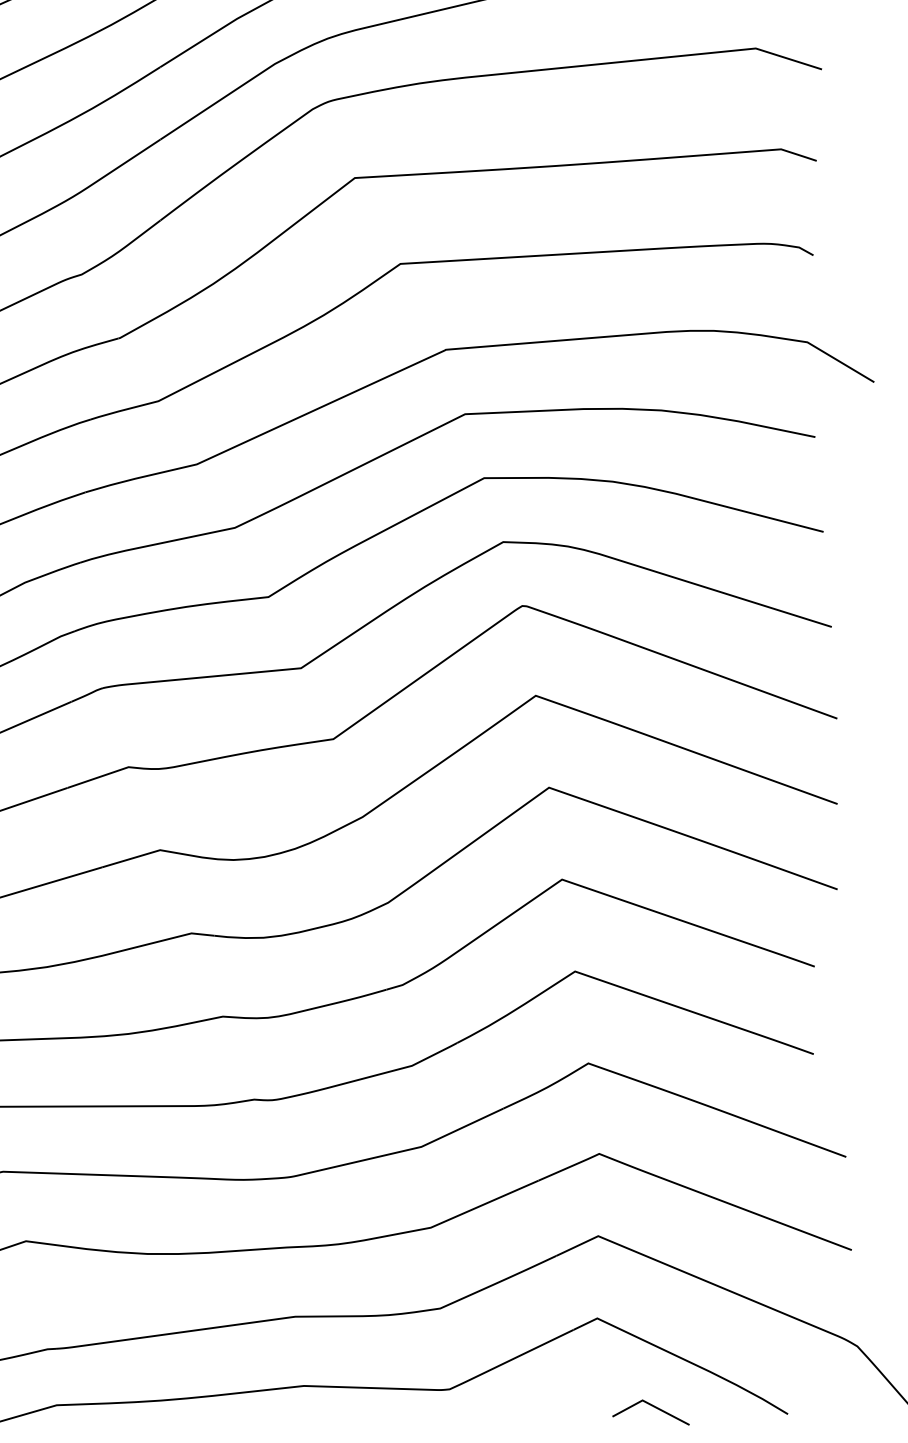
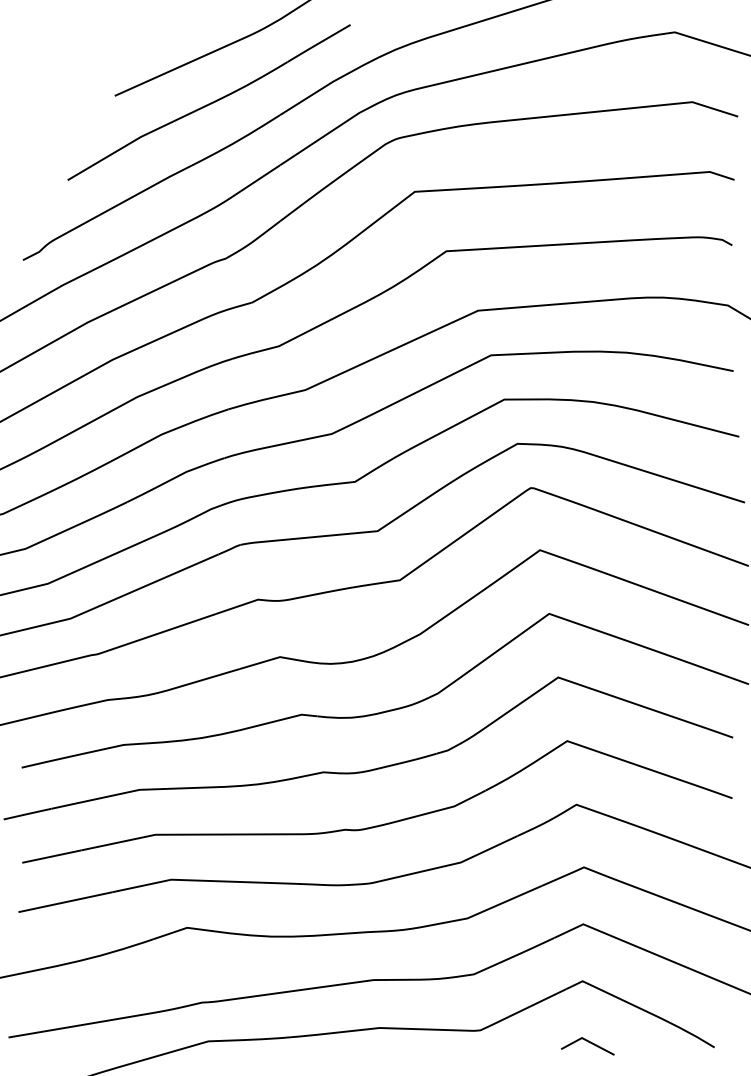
line: (651, 1406) -> (588, 1042), moved

